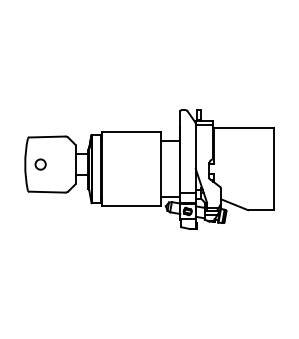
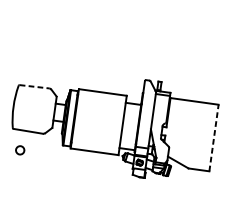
line: (47, 137) -> (34, 87), solid -> dashed
circle: (40, 164) -> (20, 150), moved
line: (273, 168) -> (213, 137), solid -> dashed

